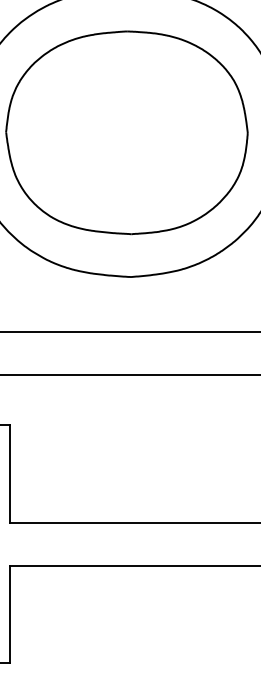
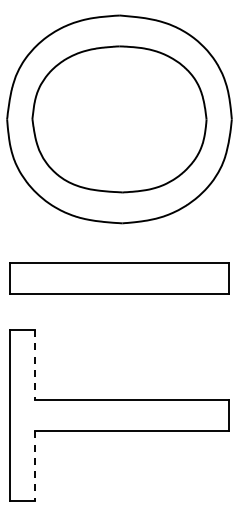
line: (10, 474) -> (35, 365), solid -> dashed
line: (10, 614) -> (35, 466), solid -> dashed

